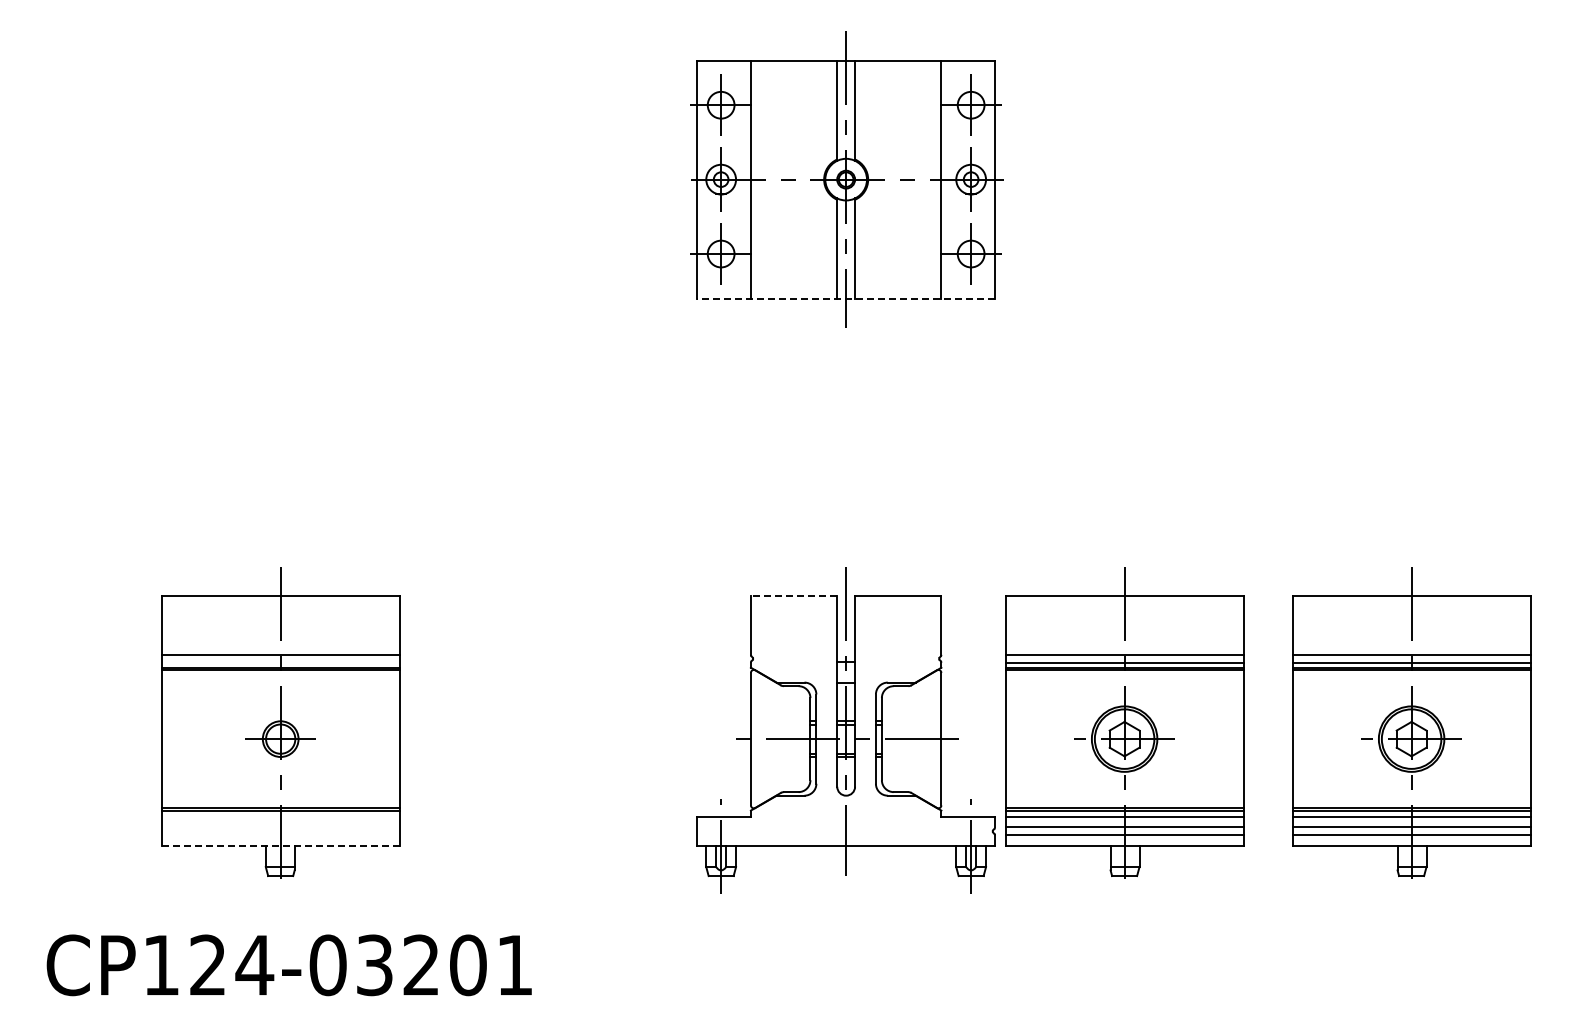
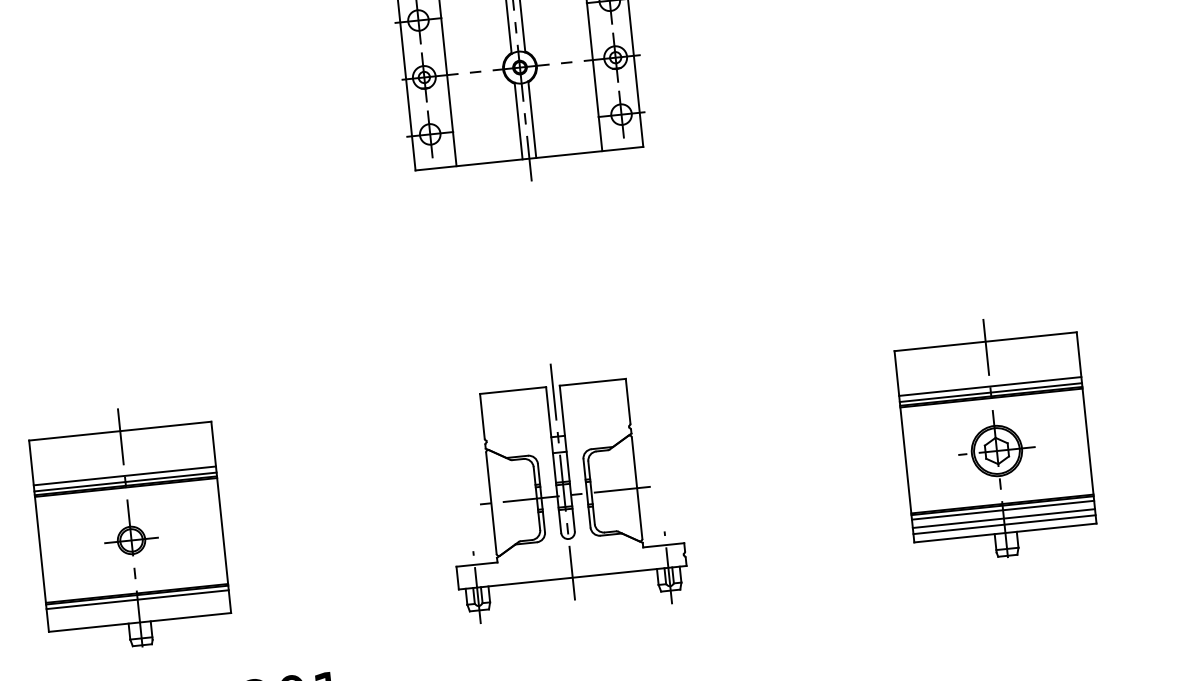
line: (846, 298) -> (529, 158), dashed -> solid
line: (793, 596) -> (512, 390), dashed -> solid
line: (280, 662) -> (125, 481), added
part: (1124, 722) -> (775, 460), removed
line: (280, 816) -> (137, 599), added
line: (281, 846) -> (140, 622), dashed -> solid

